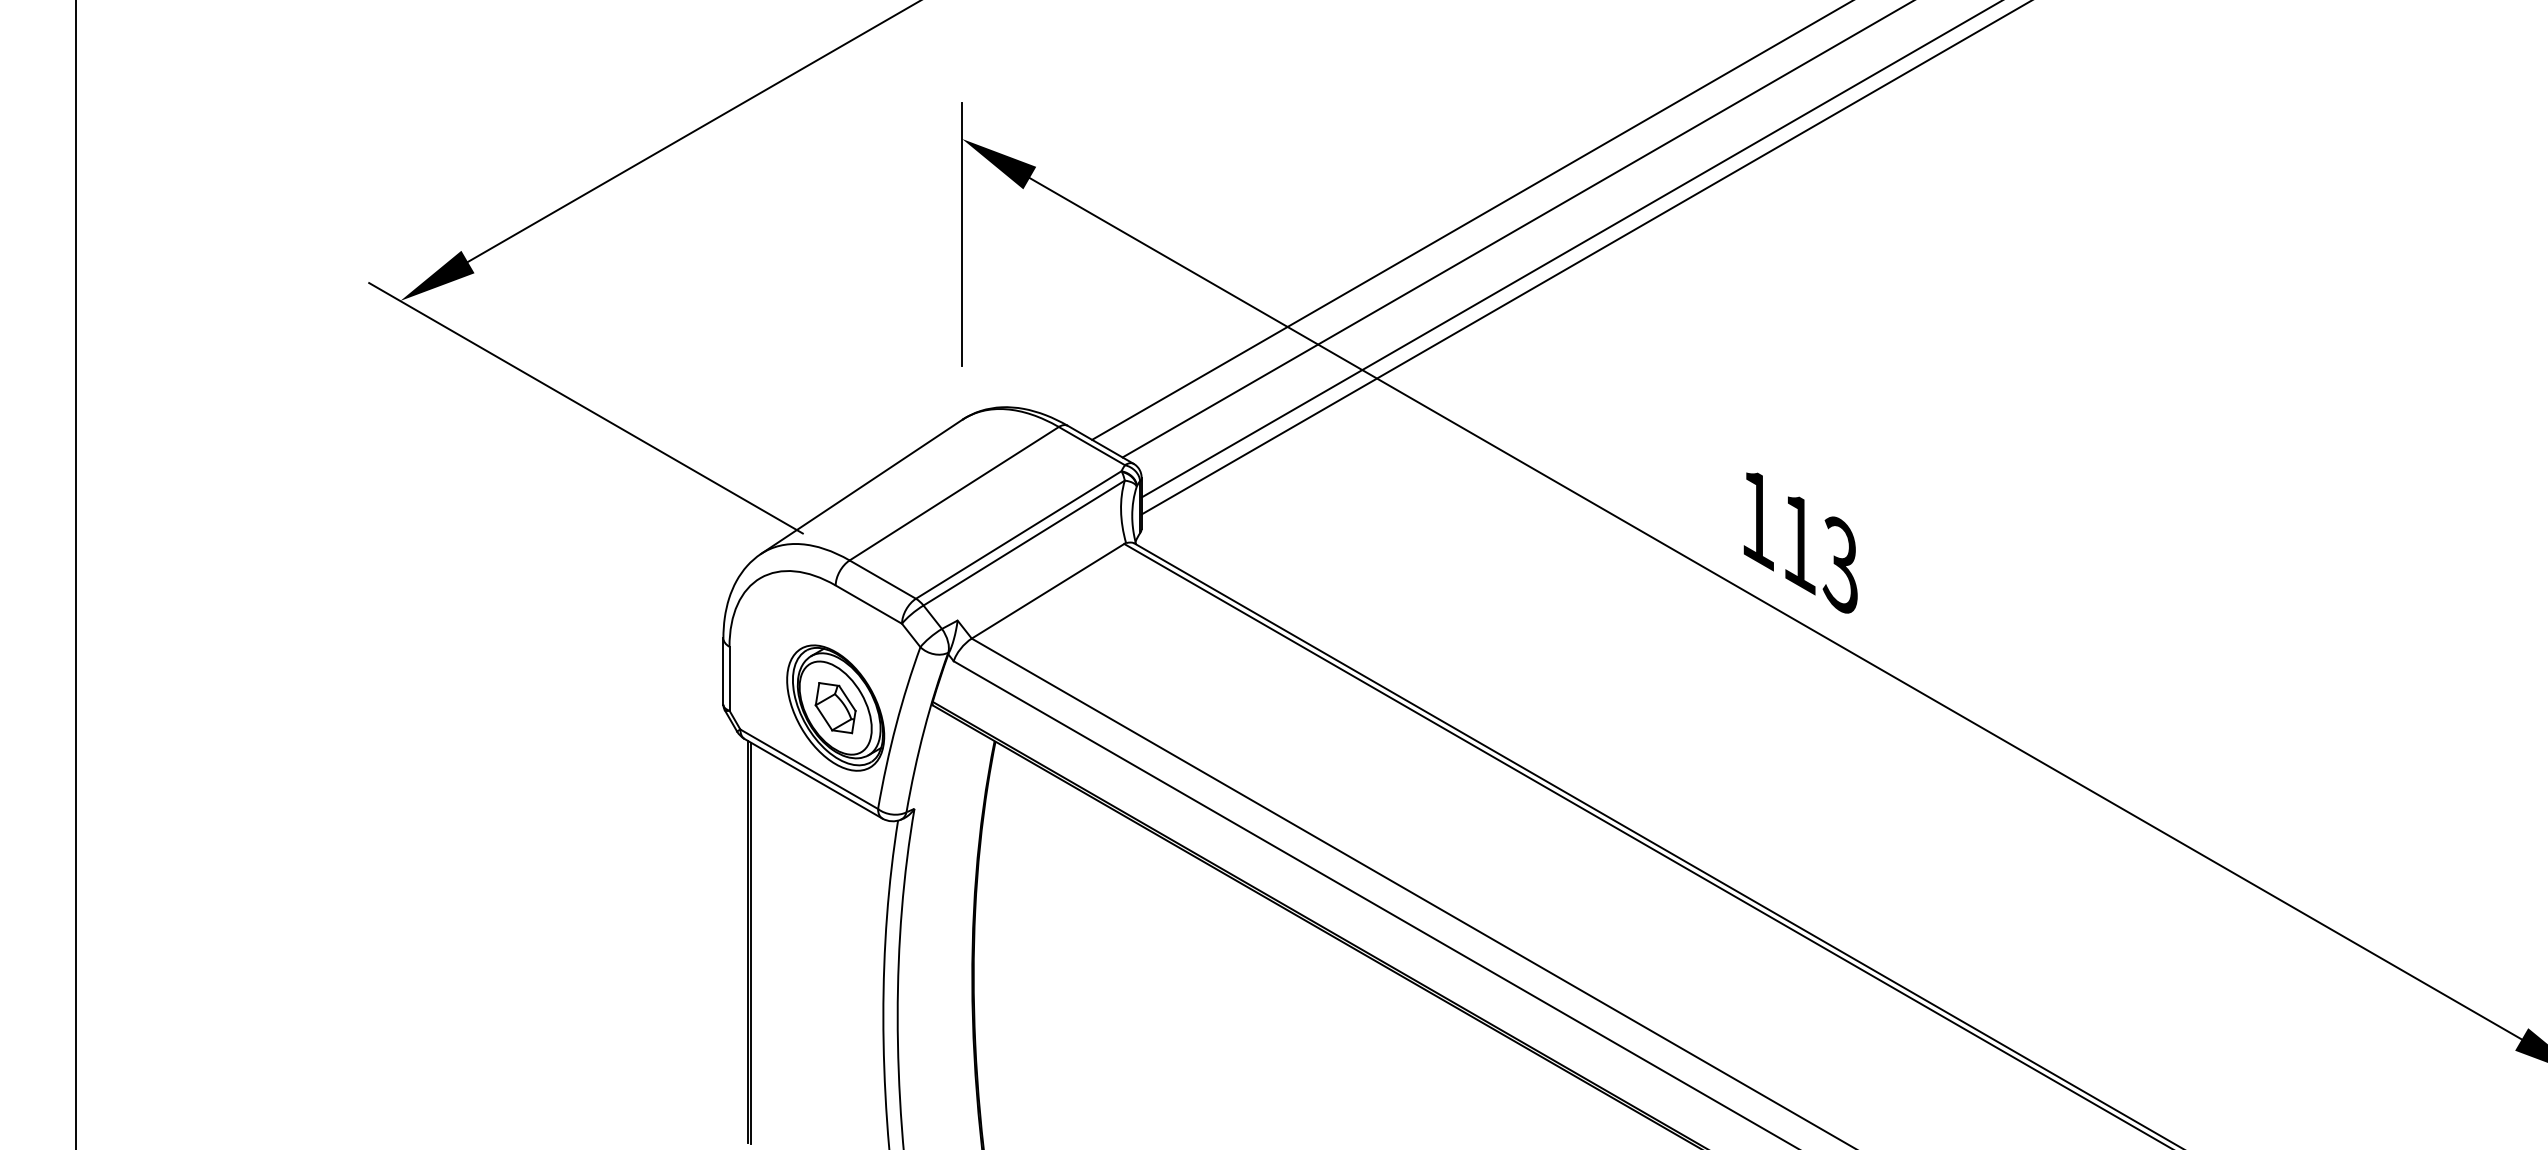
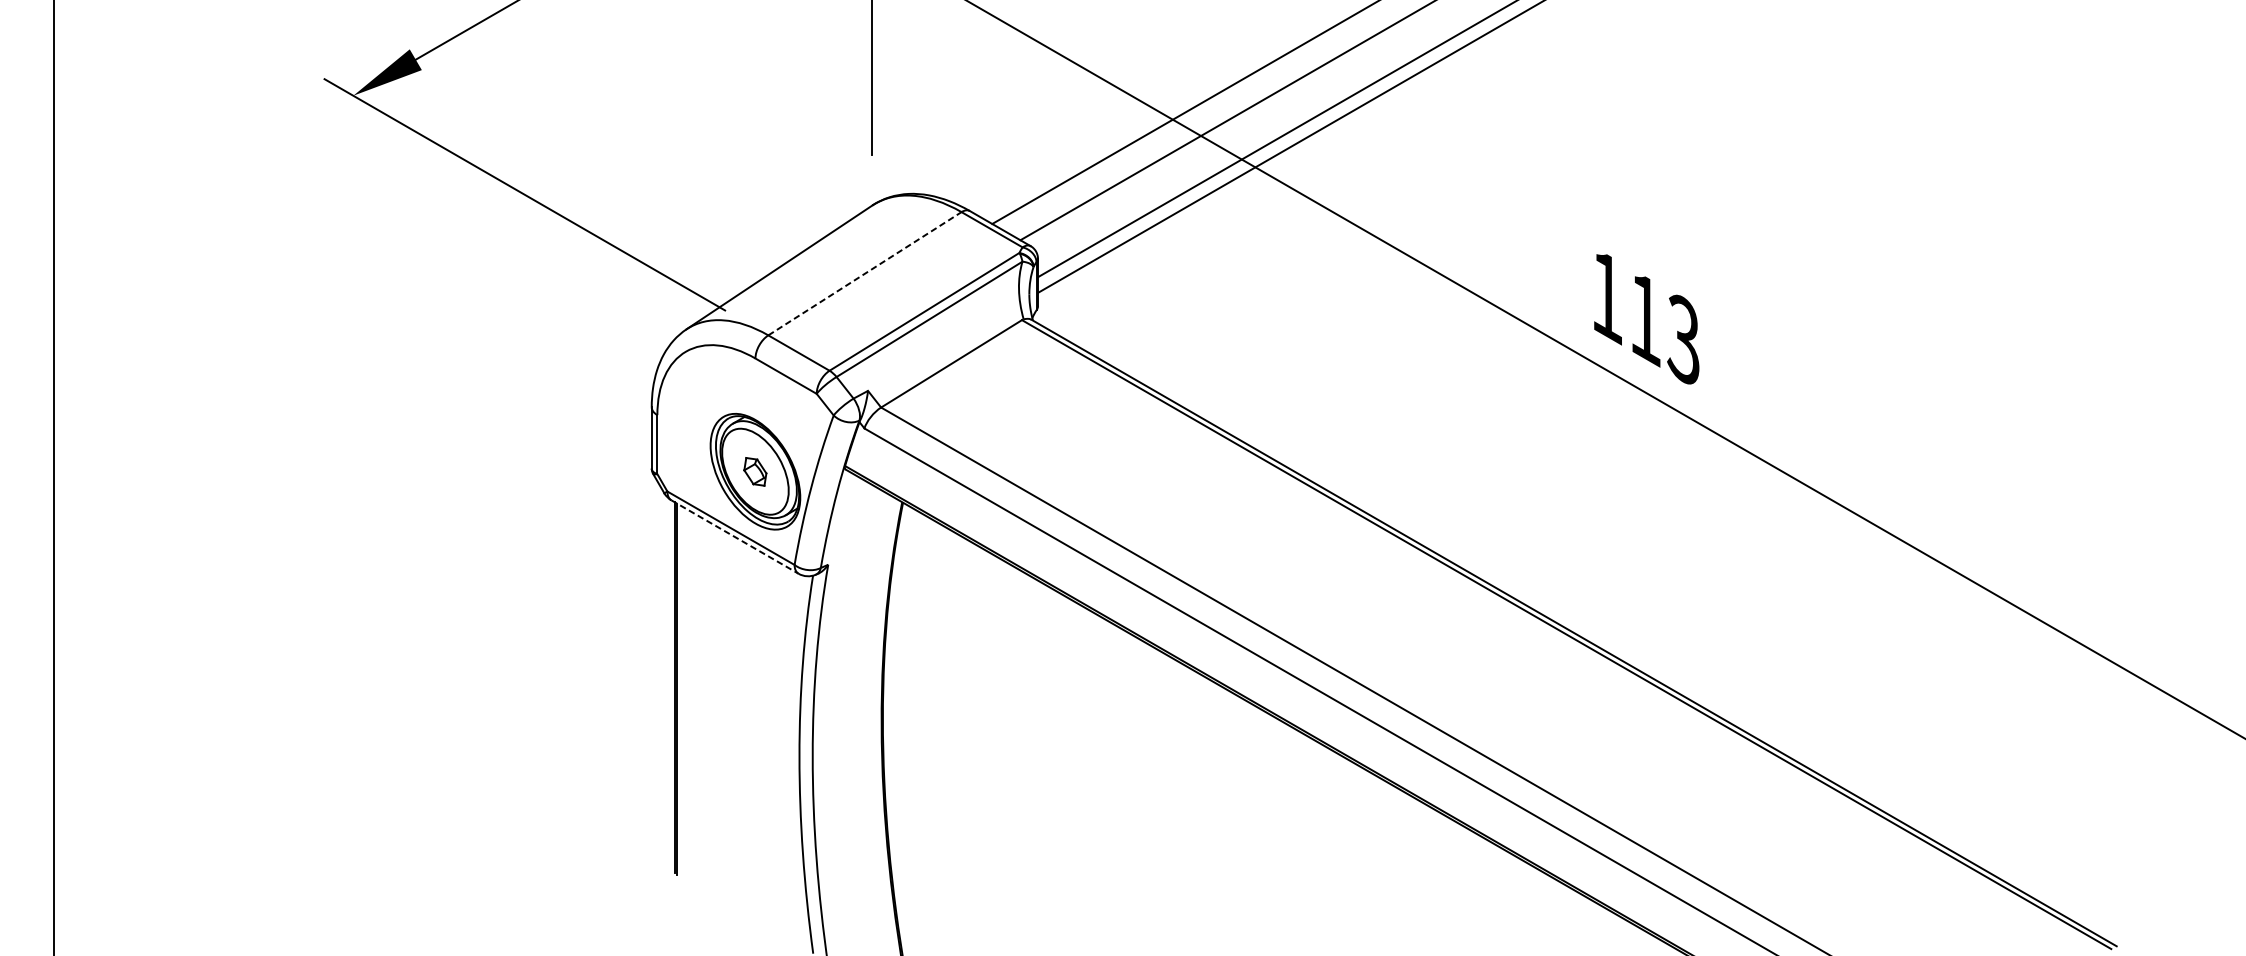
line: (954, 493) -> (865, 273), solid -> dashed
part: (835, 708) -> (755, 472), size x0.6
line: (813, 778) -> (734, 536), solid -> dashed

